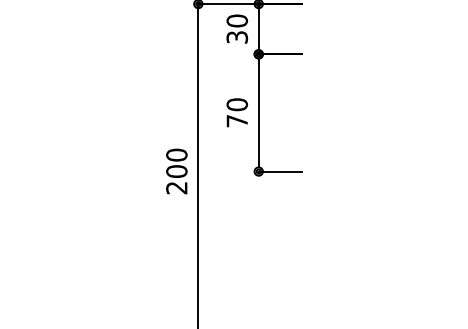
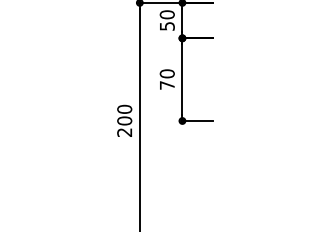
text: (236, 37) -> (166, 26), 30 -> 50

